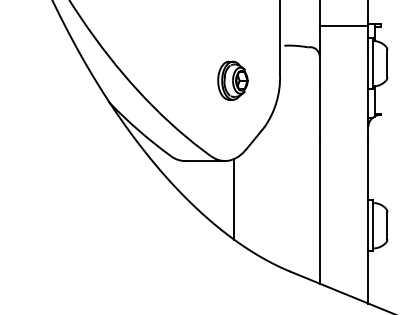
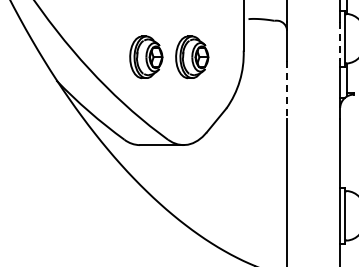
line: (368, 65) -> (340, 40), solid -> dashed
part: (190, 80) -> (145, 57), added
line: (319, 110) -> (286, 89), solid -> dashed
line: (234, 198) -> (193, 186), removed

